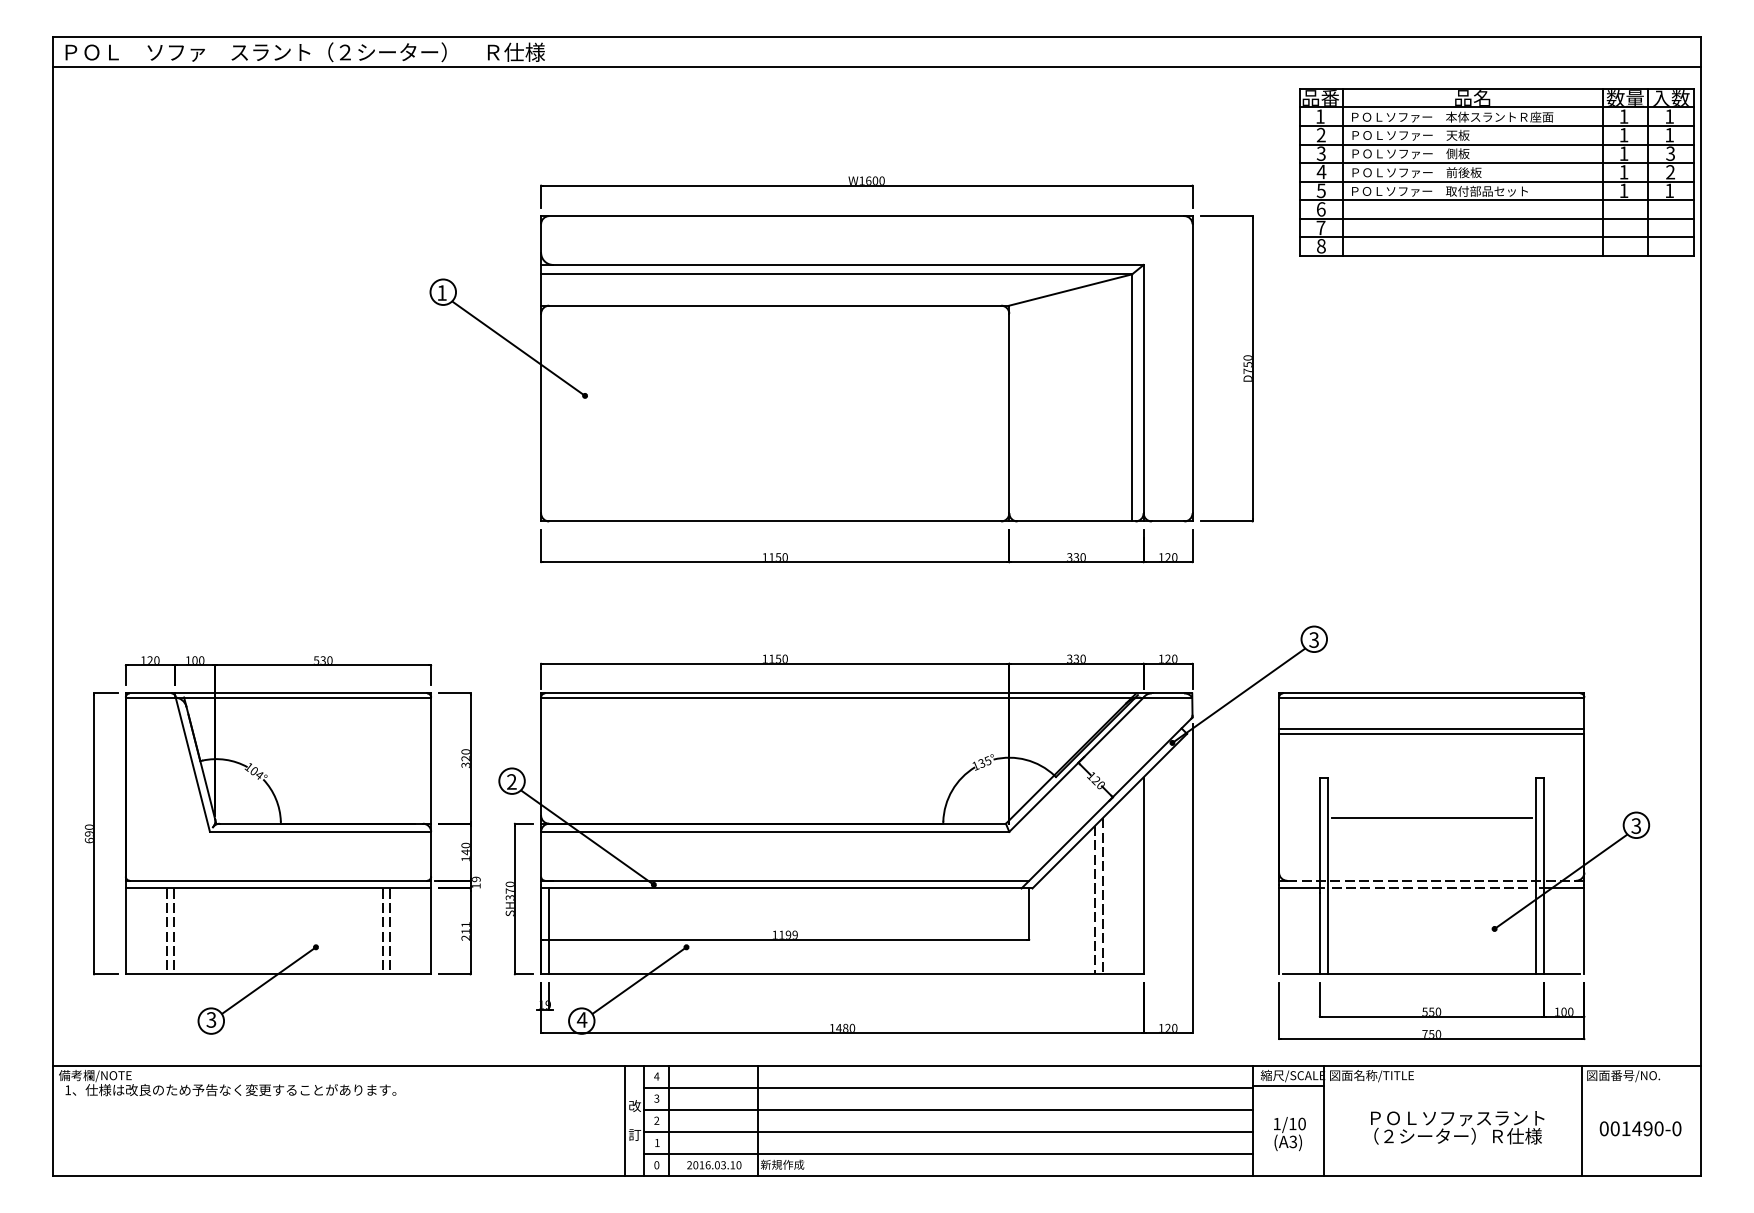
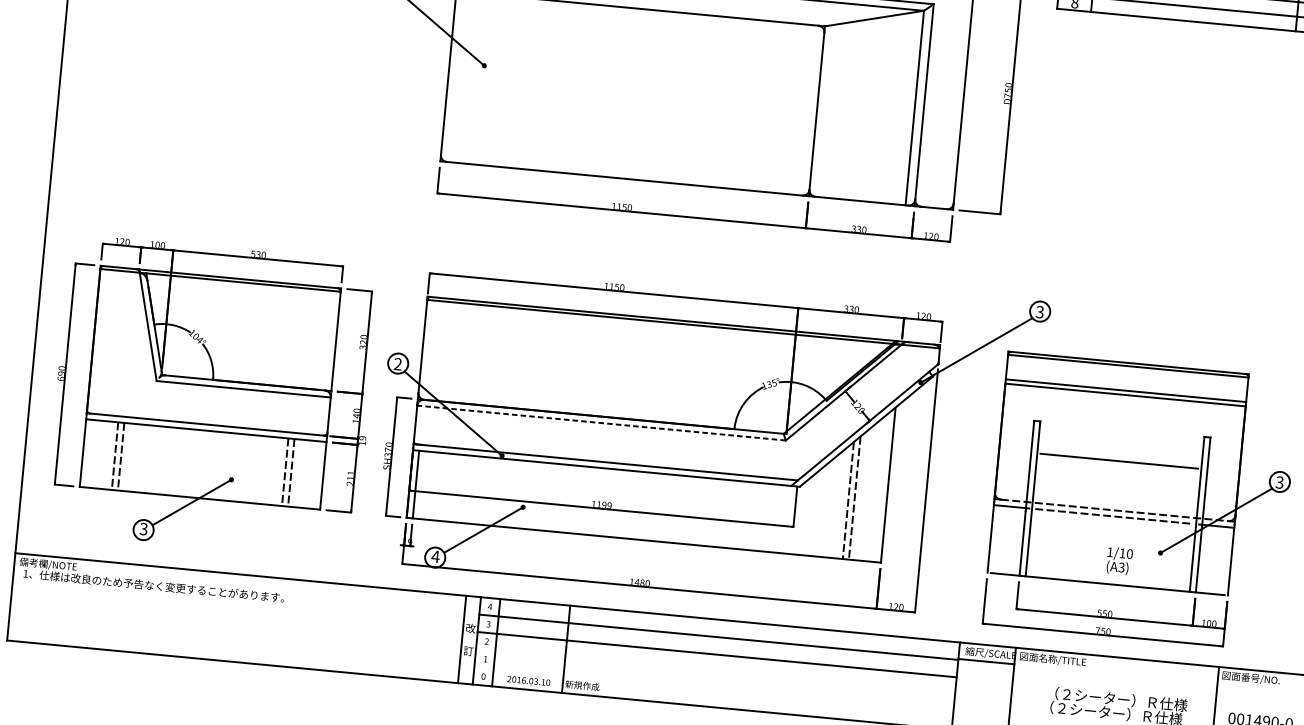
line: (774, 831) -> (601, 422), solid -> dashed
text: (1458, 1117) -> (1118, 698), ＰＯＬソファスラント -> （２シーター）Ｒ仕様
line: (948, 1131) -> (715, 671), removed
text: (1289, 1134) -> (1119, 561), moved
line: (948, 1154) -> (713, 689), removed

